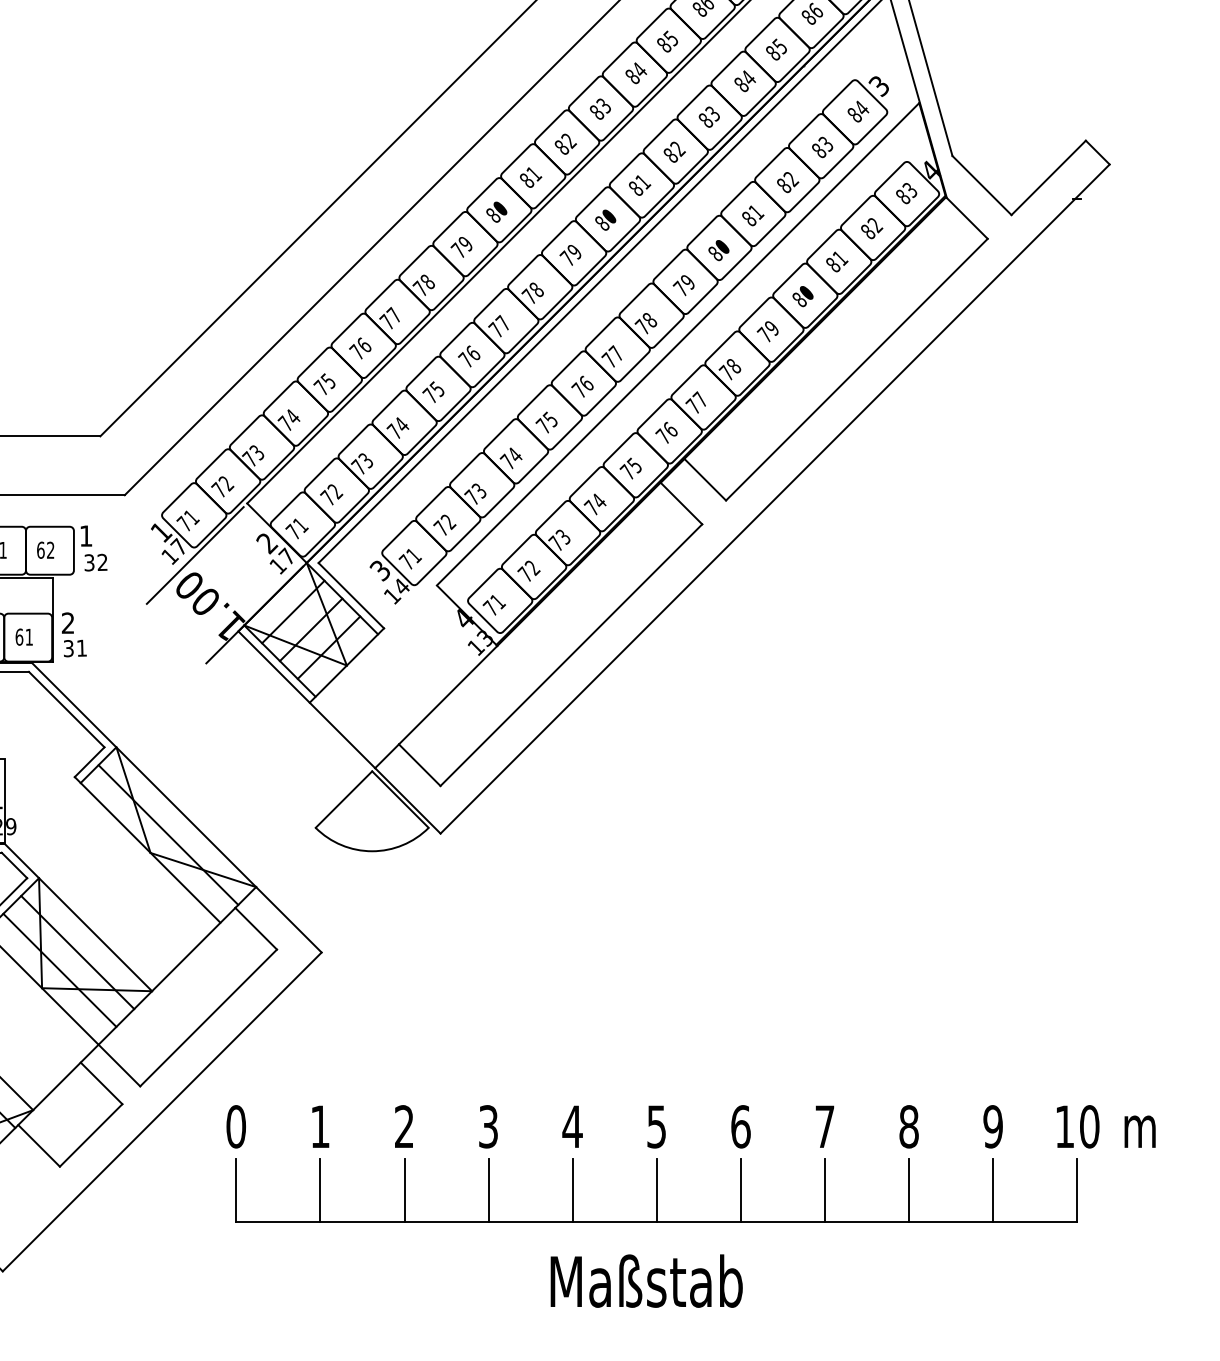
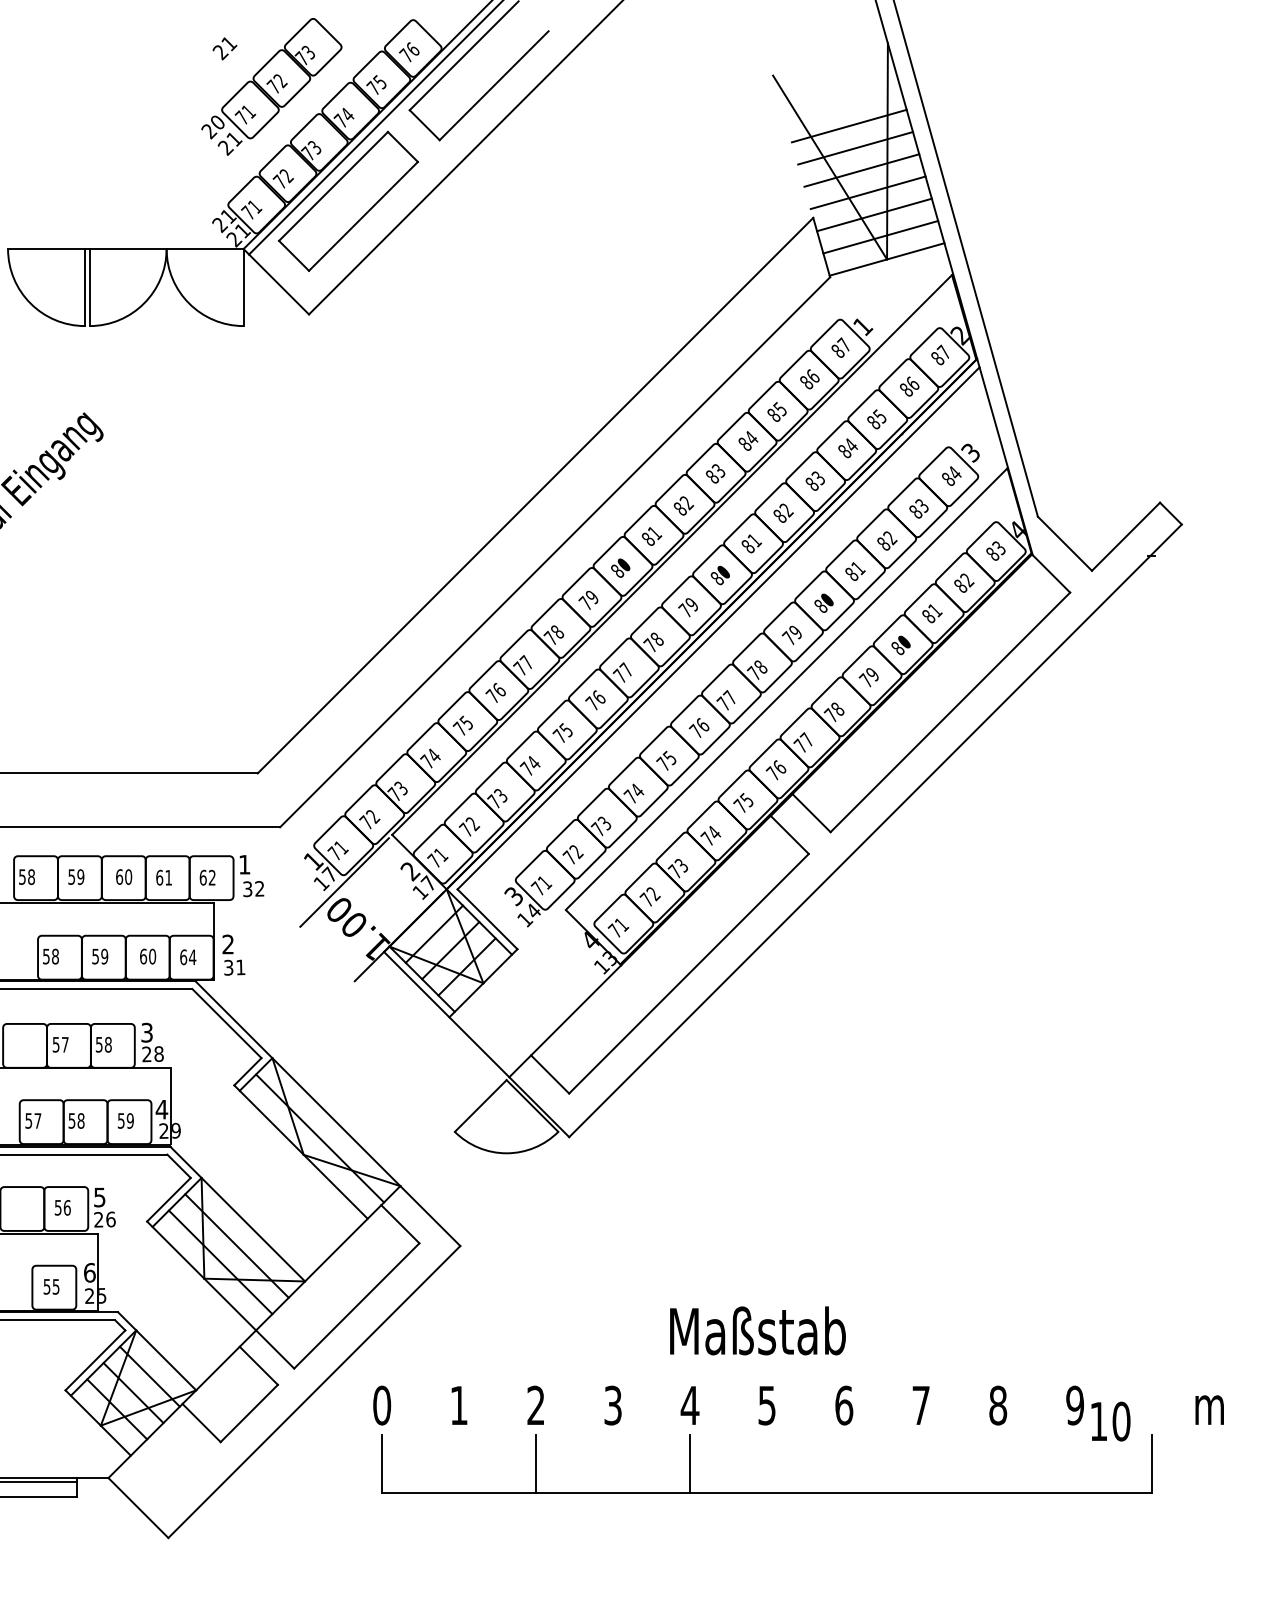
text: (29, 636) -> (192, 956), 61 -> 64
text: (1077, 1126) -> (1110, 1421), moved
line: (320, 1191) -> (459, 1464), removed
line: (488, 1191) -> (613, 1464), removed
line: (657, 1191) -> (767, 1464), removed
line: (741, 1191) -> (844, 1464), removed
line: (825, 1191) -> (921, 1464), removed
line: (909, 1191) -> (998, 1464), removed
line: (993, 1191) -> (1075, 1464), removed
text: (646, 1280) -> (757, 1330), moved

